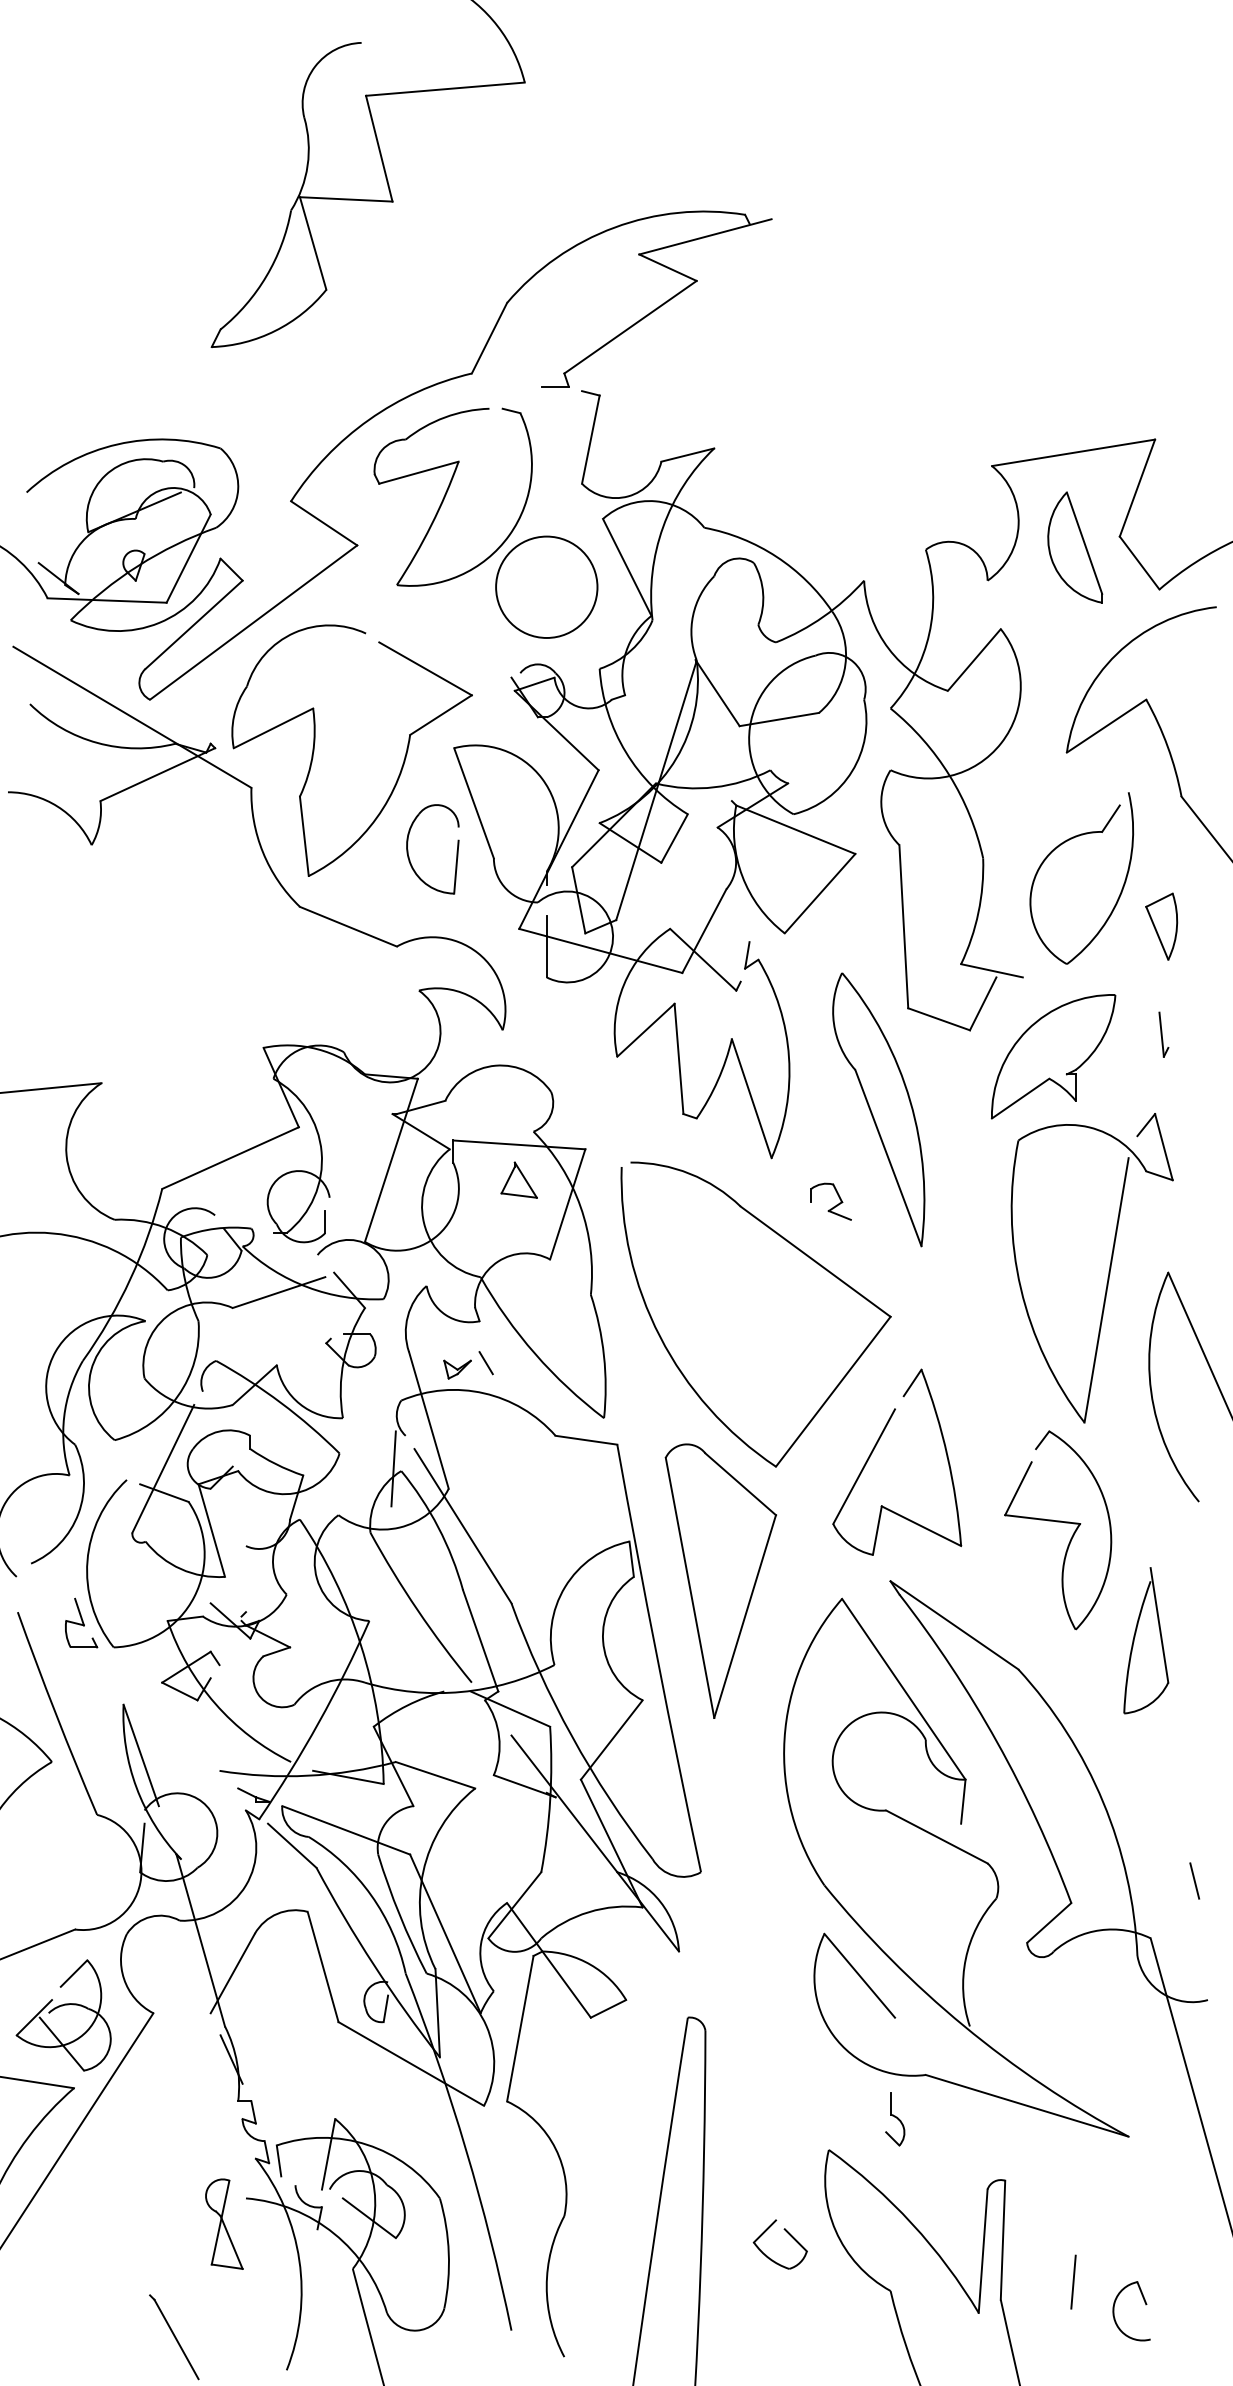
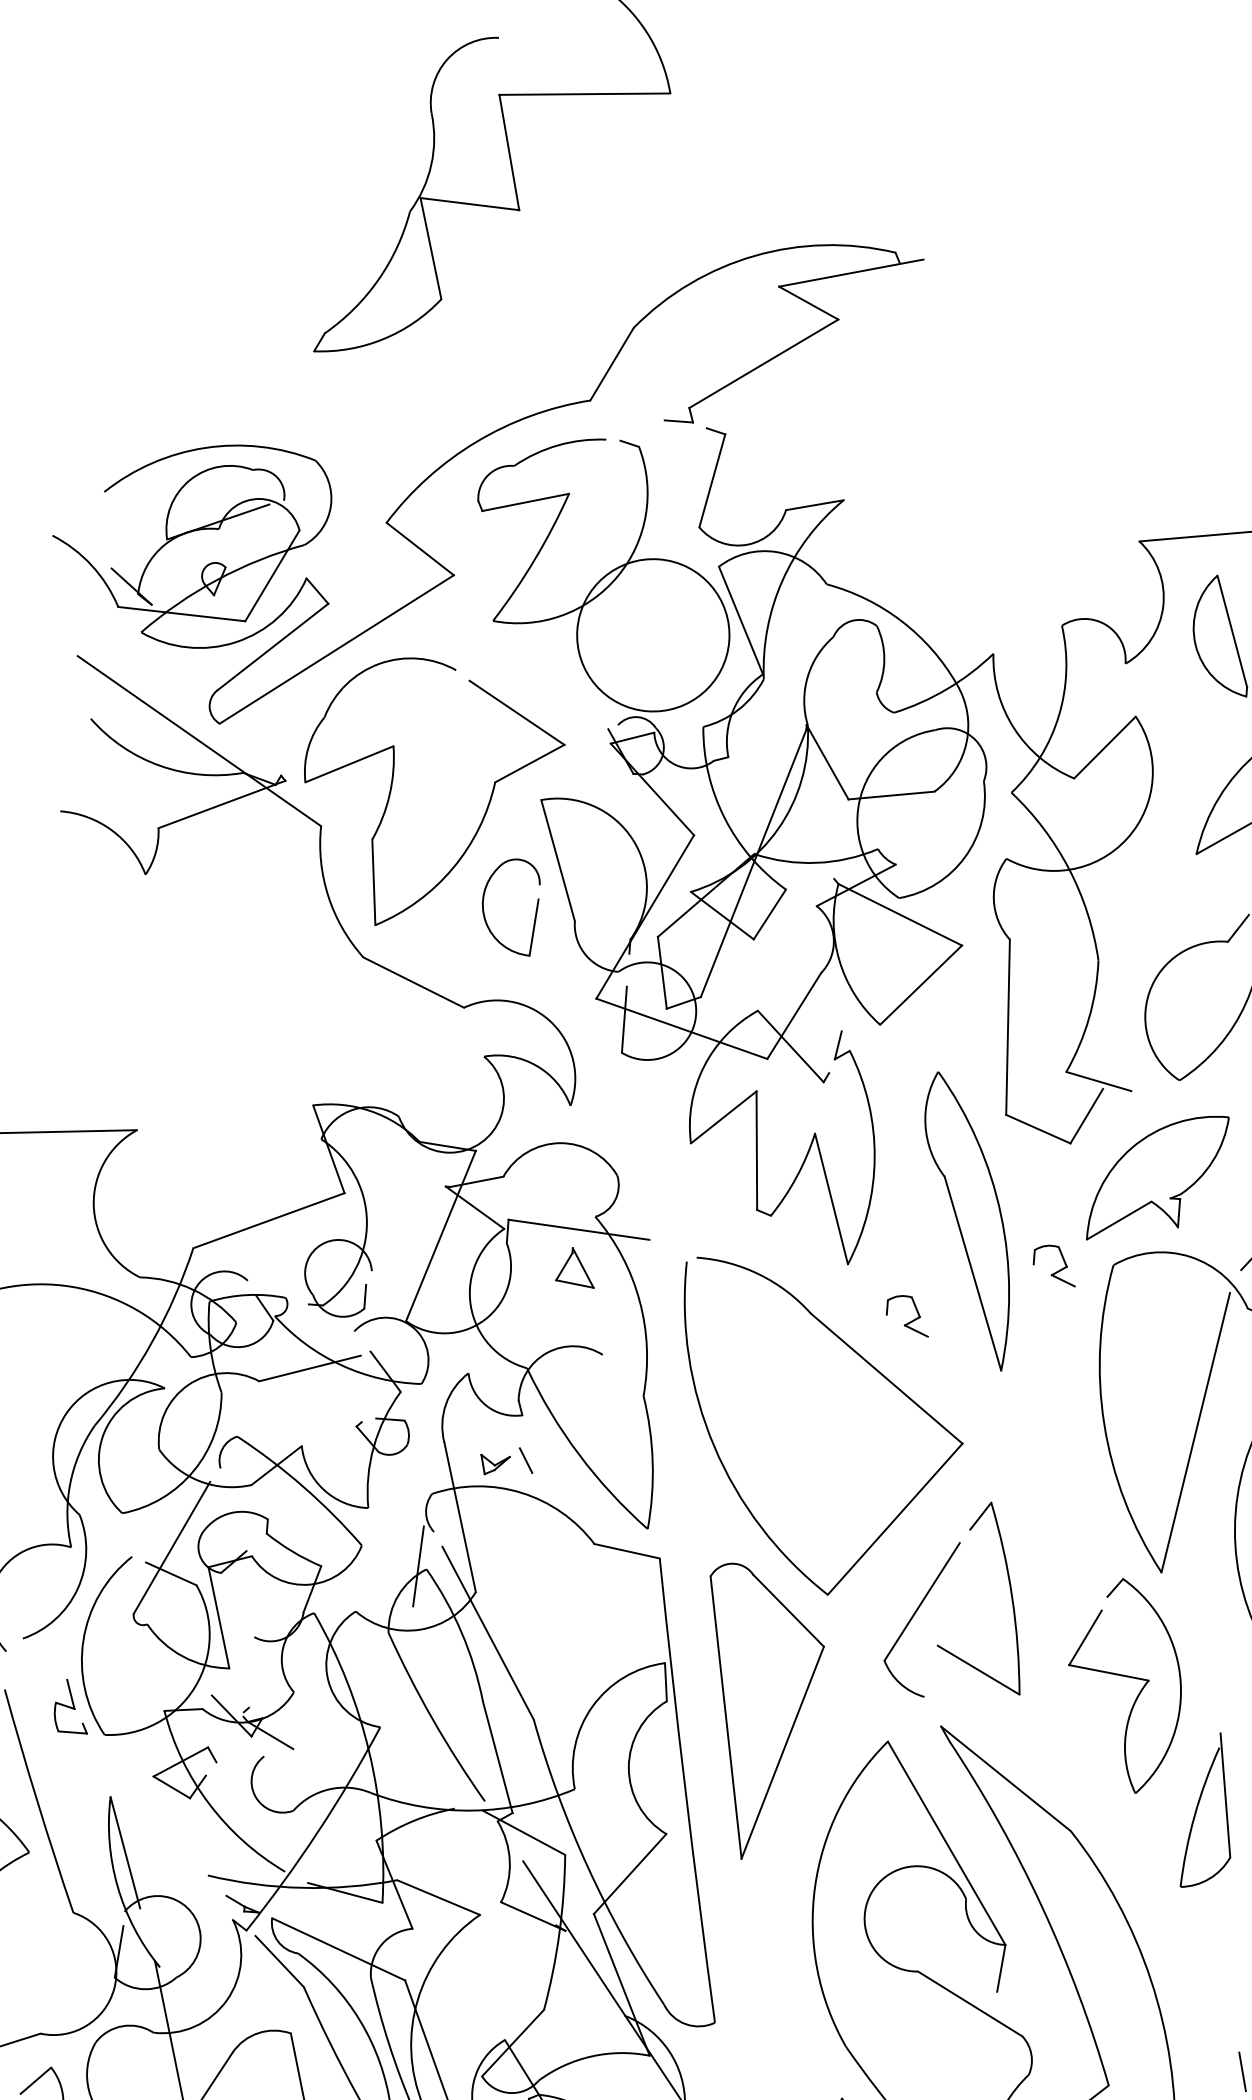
circle: (546, 586) -> (653, 634), size x1.4
part: (963, 1144) -> (1054, 1265), added
line: (567, 1204) -> (625, 1297), removed
line: (876, 1530) -> (930, 1671), removed
line: (276, 1651) -> (278, 1752), removed

